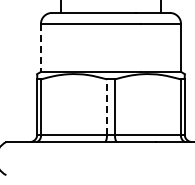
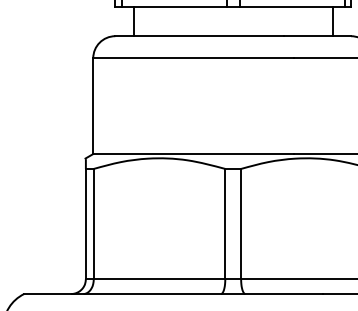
line: (40, 47) -> (92, 105), dashed -> solid
line: (107, 107) -> (226, 225), dashed -> solid

